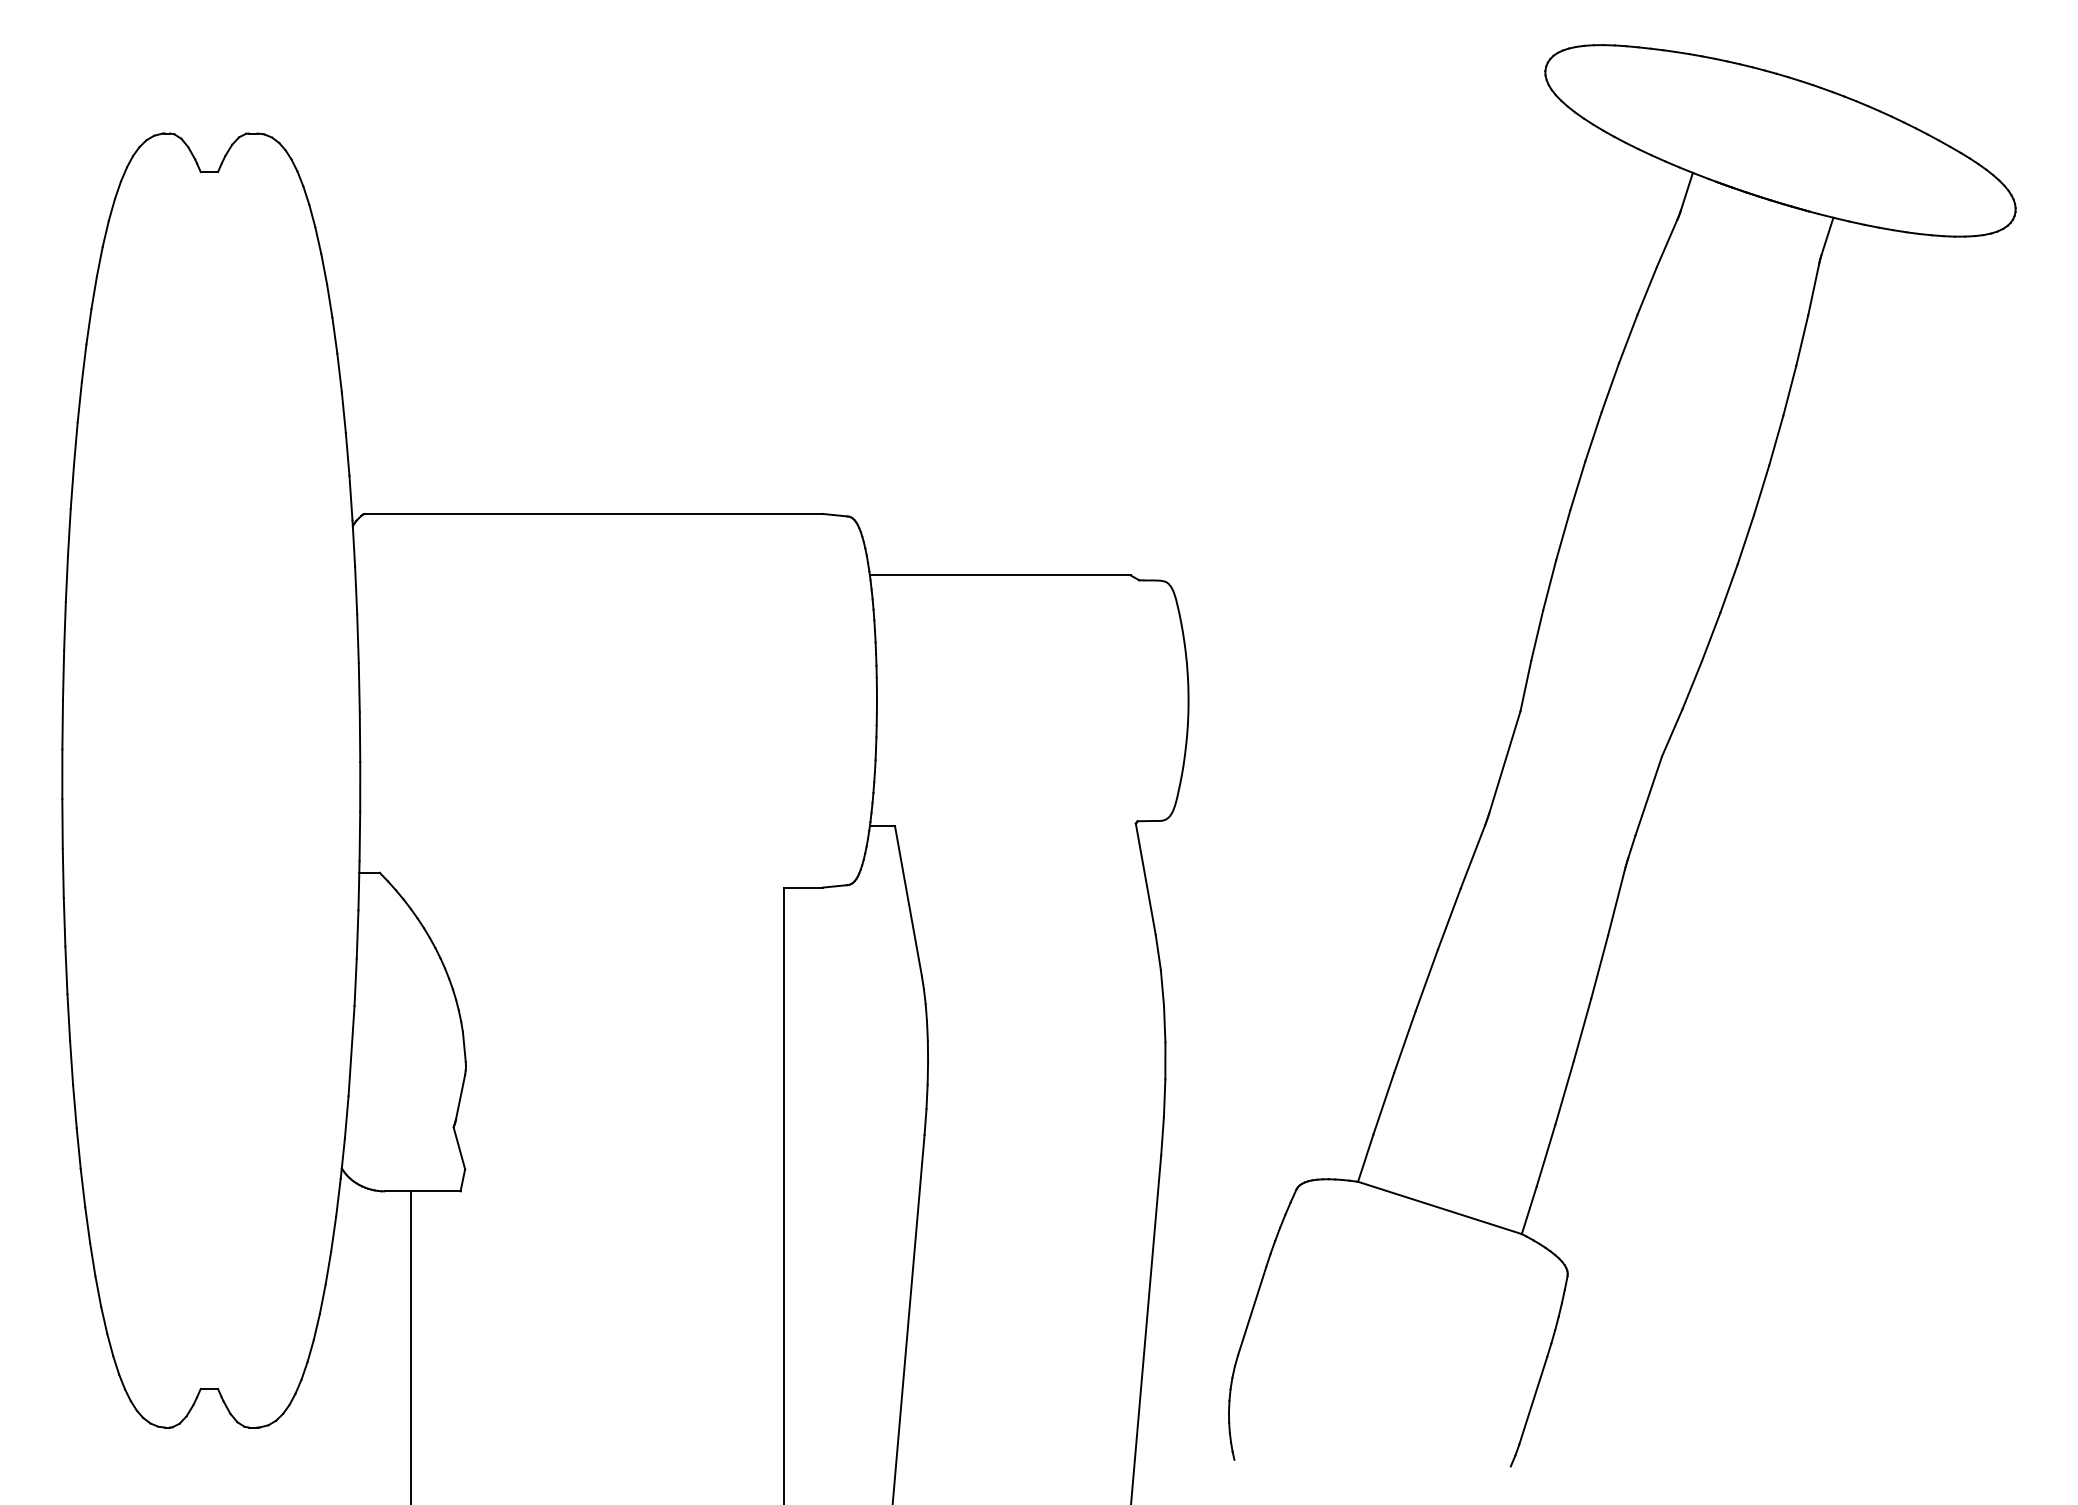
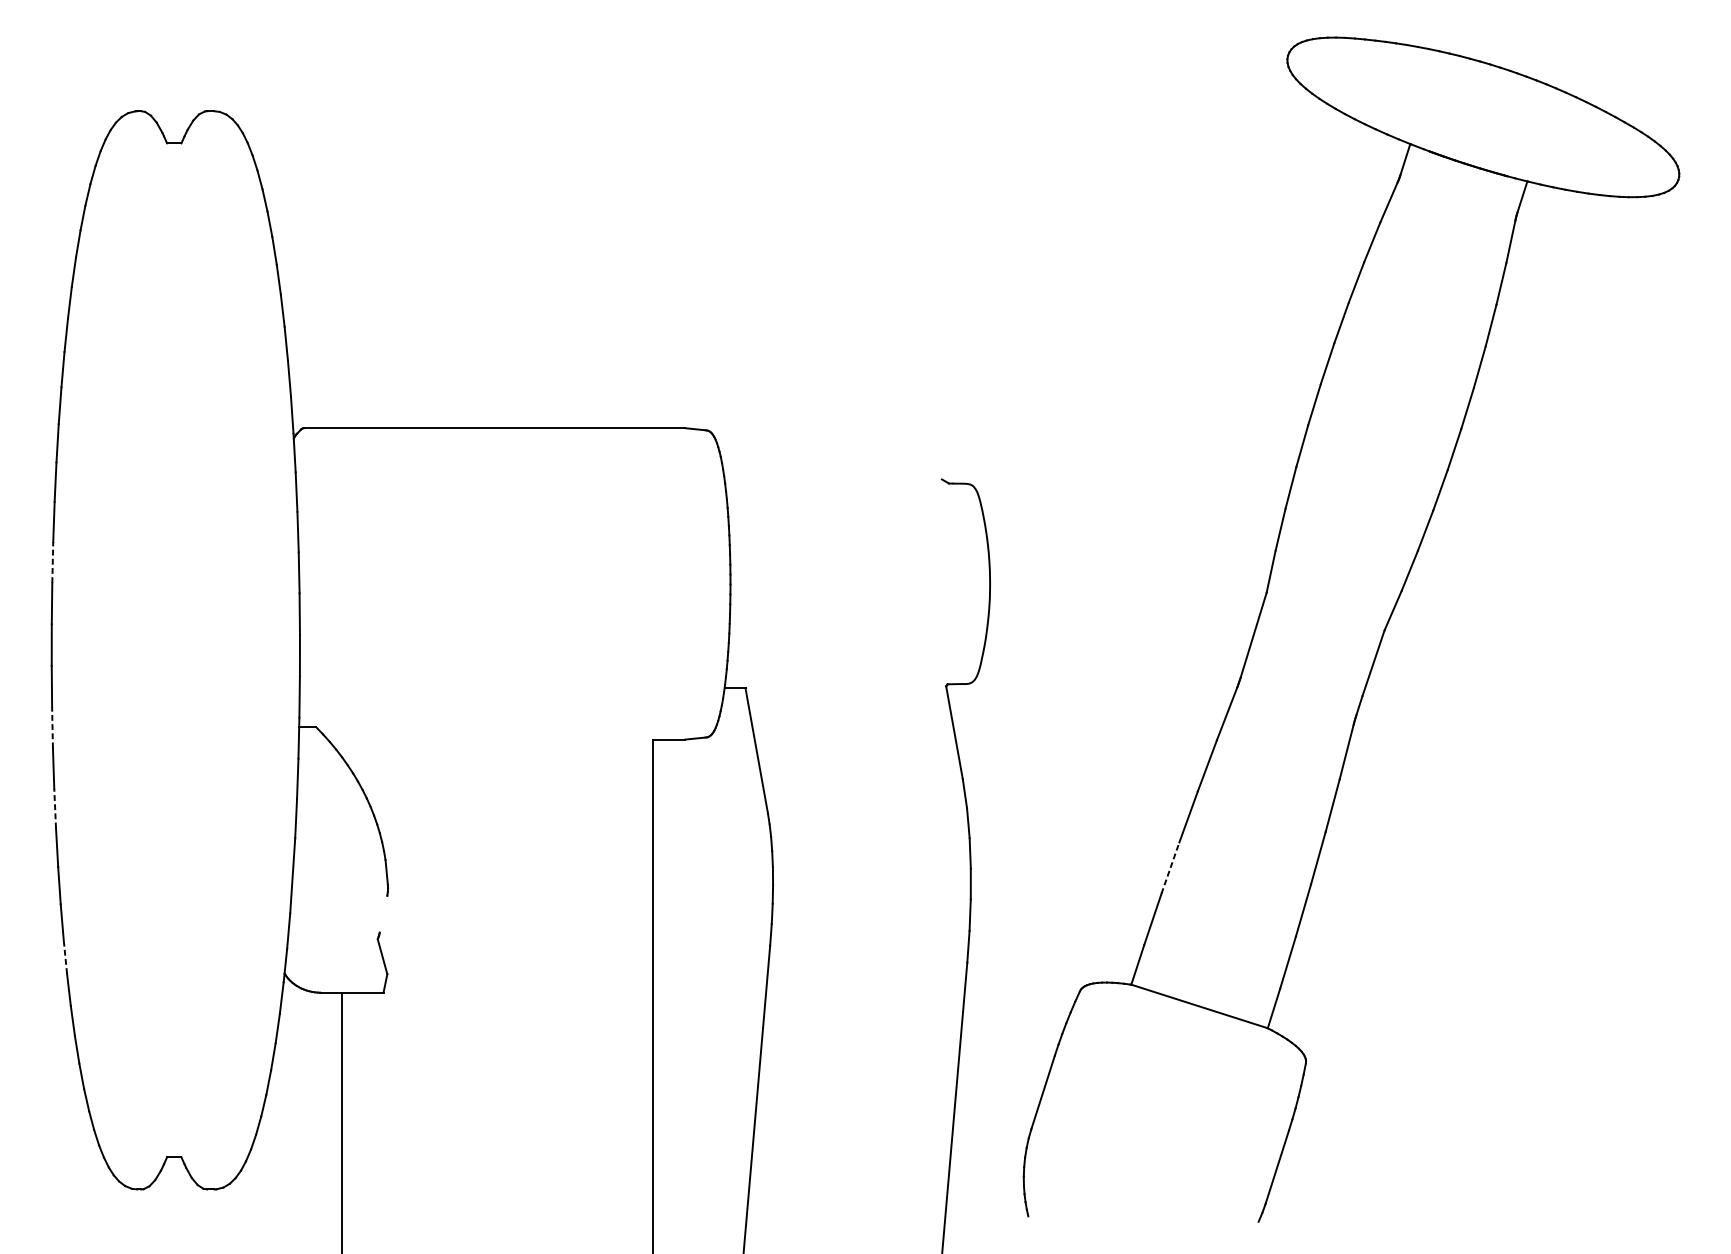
line: (999, 575) -> (832, 479), removed
line: (63, 675) -> (52, 562), solid -> dashed
line: (63, 873) -> (52, 727), solid -> dashed
line: (66, 970) -> (55, 808), solid -> dashed
line: (1405, 1041) -> (1170, 867), solid -> dashed
line: (460, 1097) -> (383, 914), removed
line: (78, 1148) -> (65, 956), solid -> dashed

